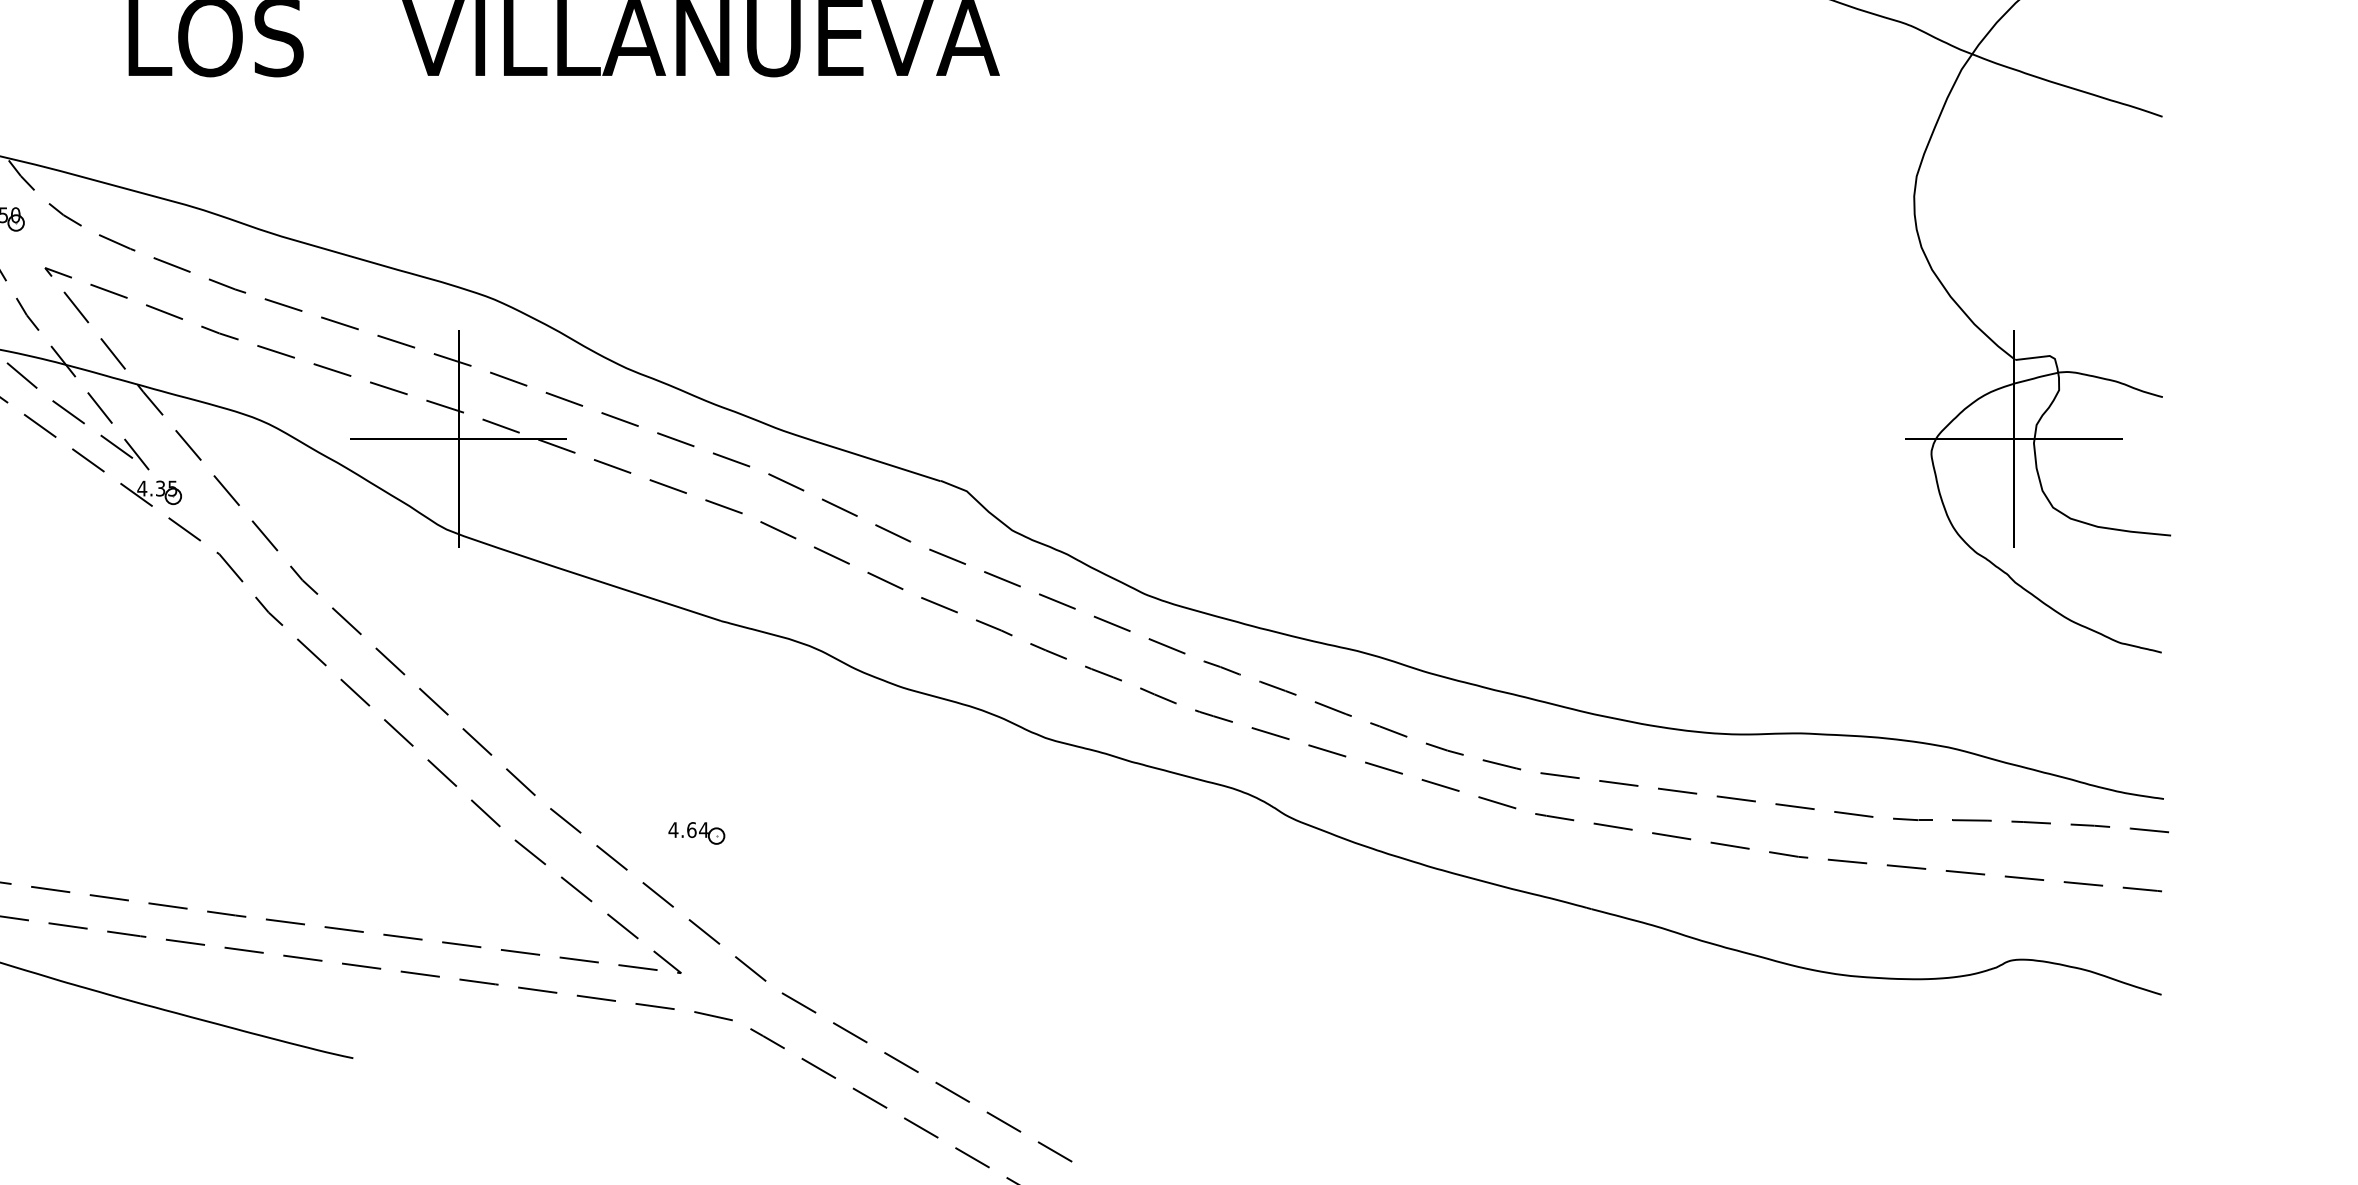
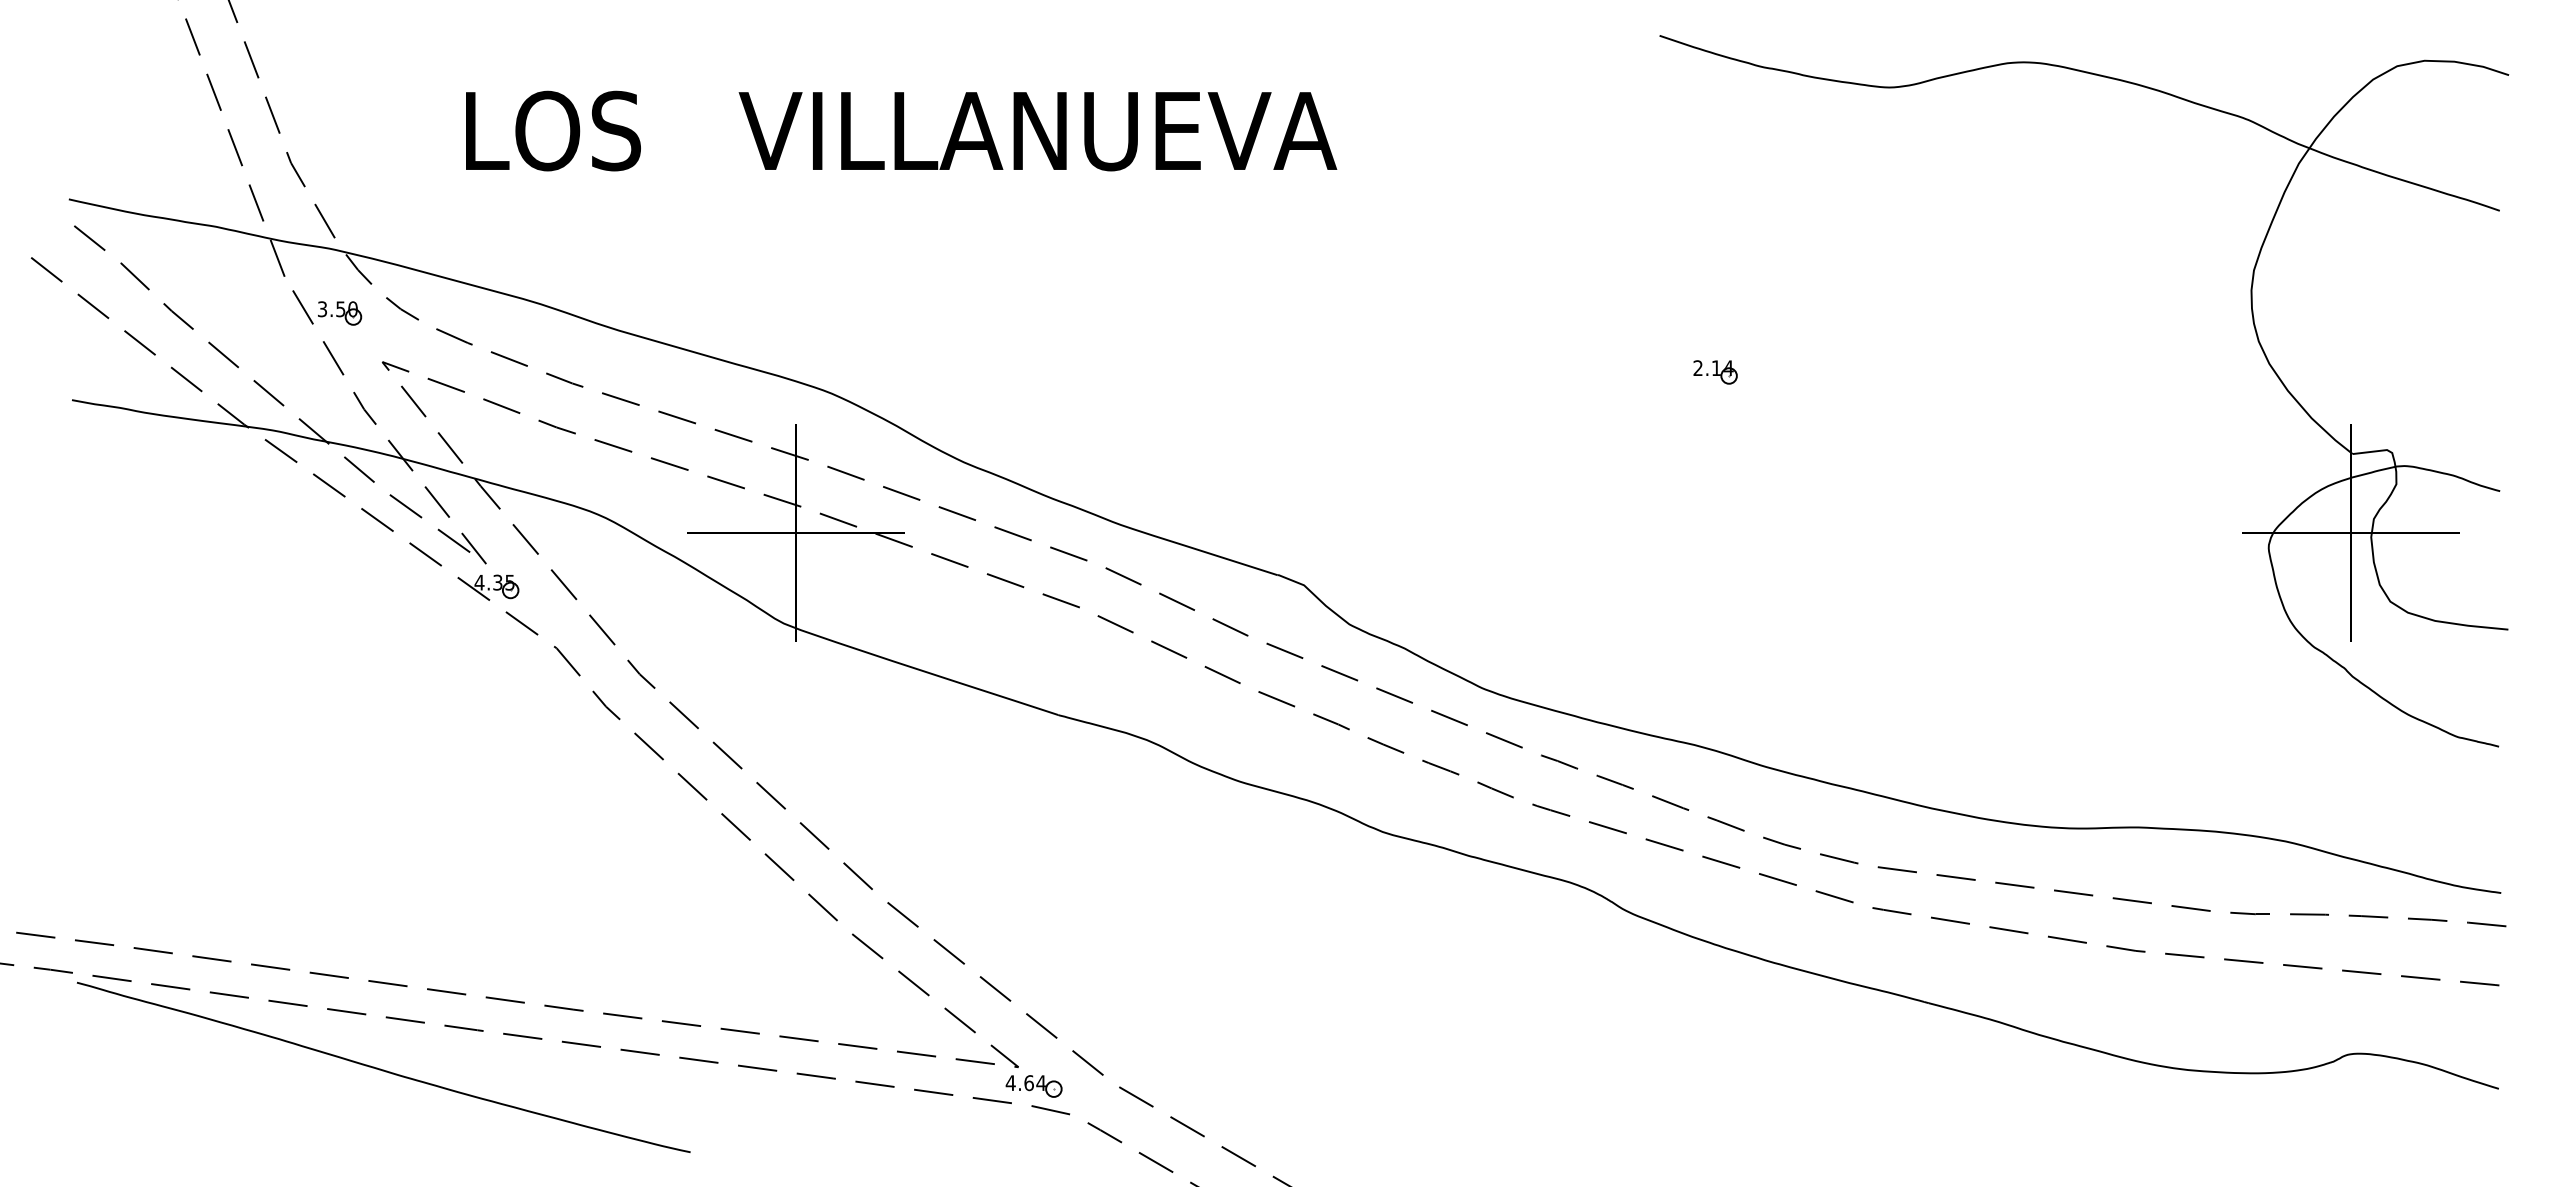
part: (1378, 278) -> (1715, 372), added
part: (696, 833) -> (1033, 1086), moved

